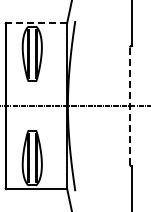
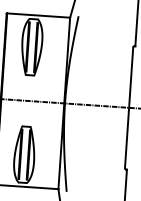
line: (36, 22) -> (38, 15), dashed -> solid
line: (130, 106) -> (129, 108), dashed -> solid

